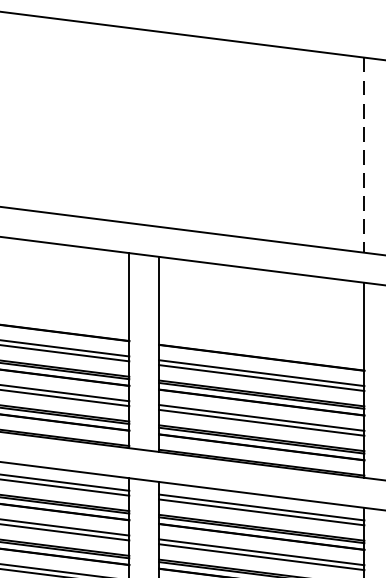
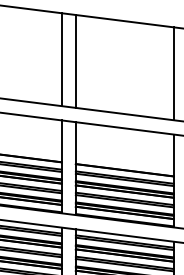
line: (128, 125) -> (61, 59), added
line: (158, 129) -> (75, 61), added
line: (364, 156) -> (173, 74), dashed -> solid

